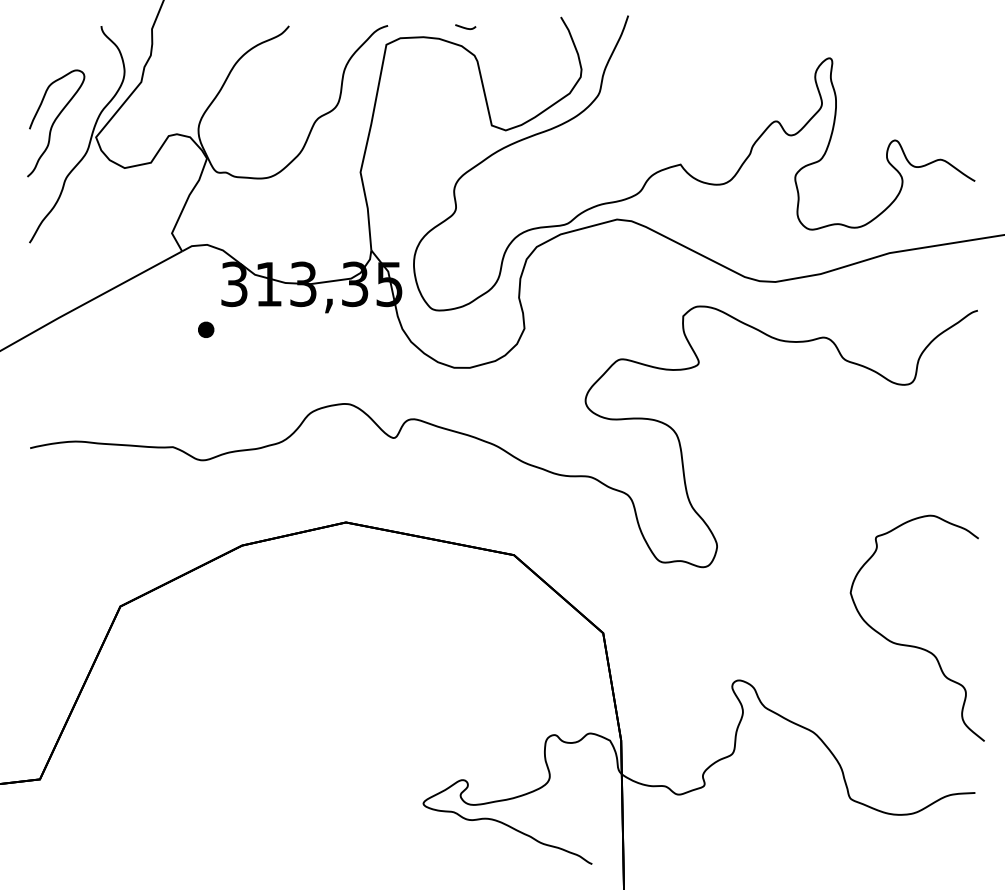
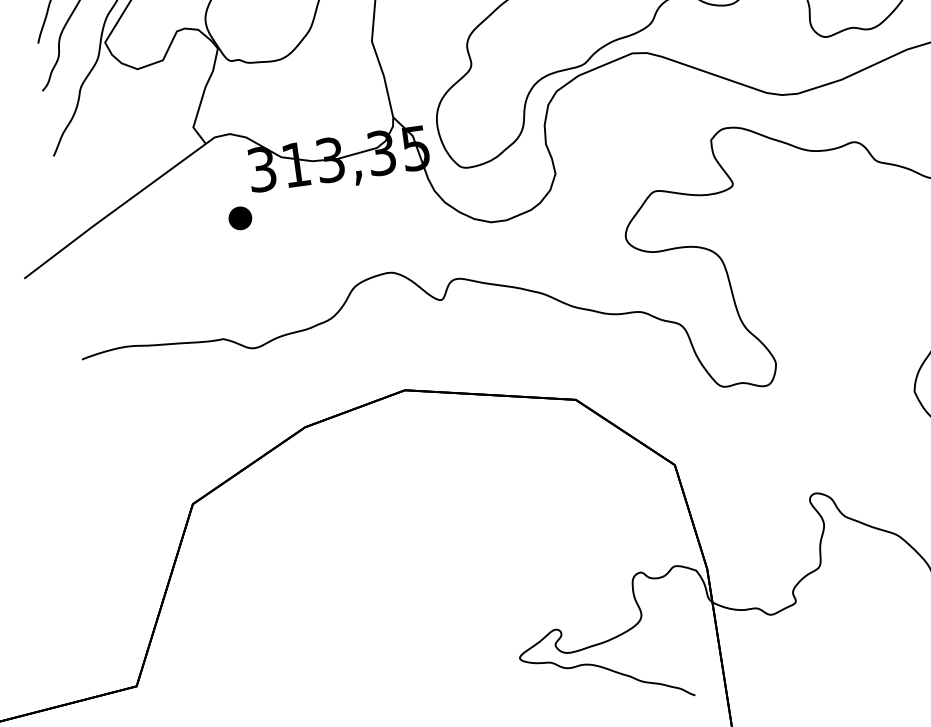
part: (205, 329) -> (239, 218), size x1.43

